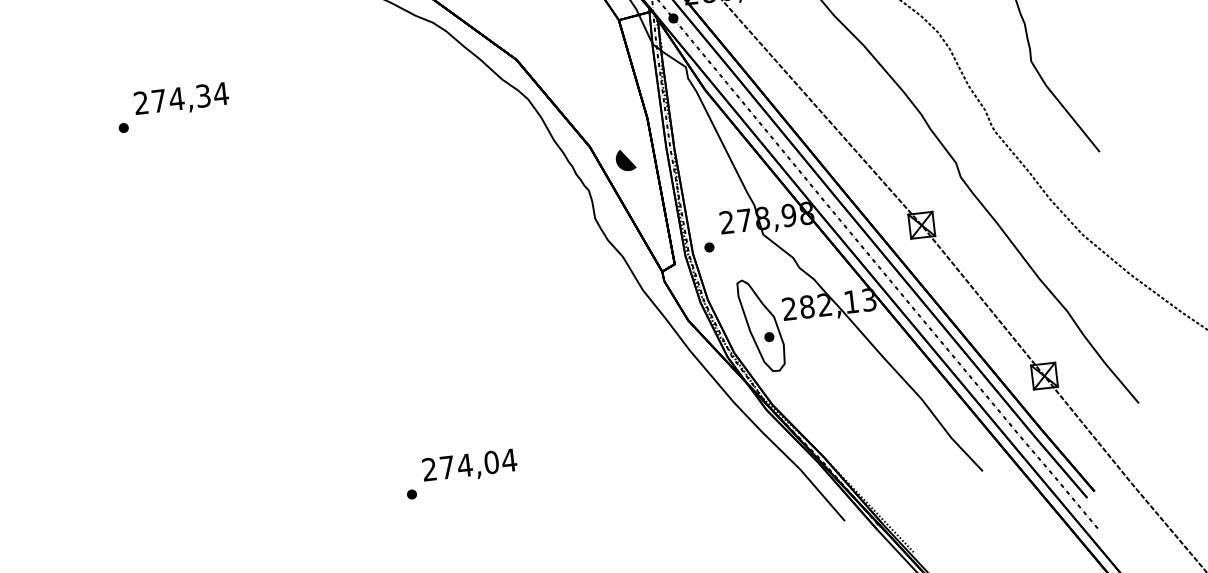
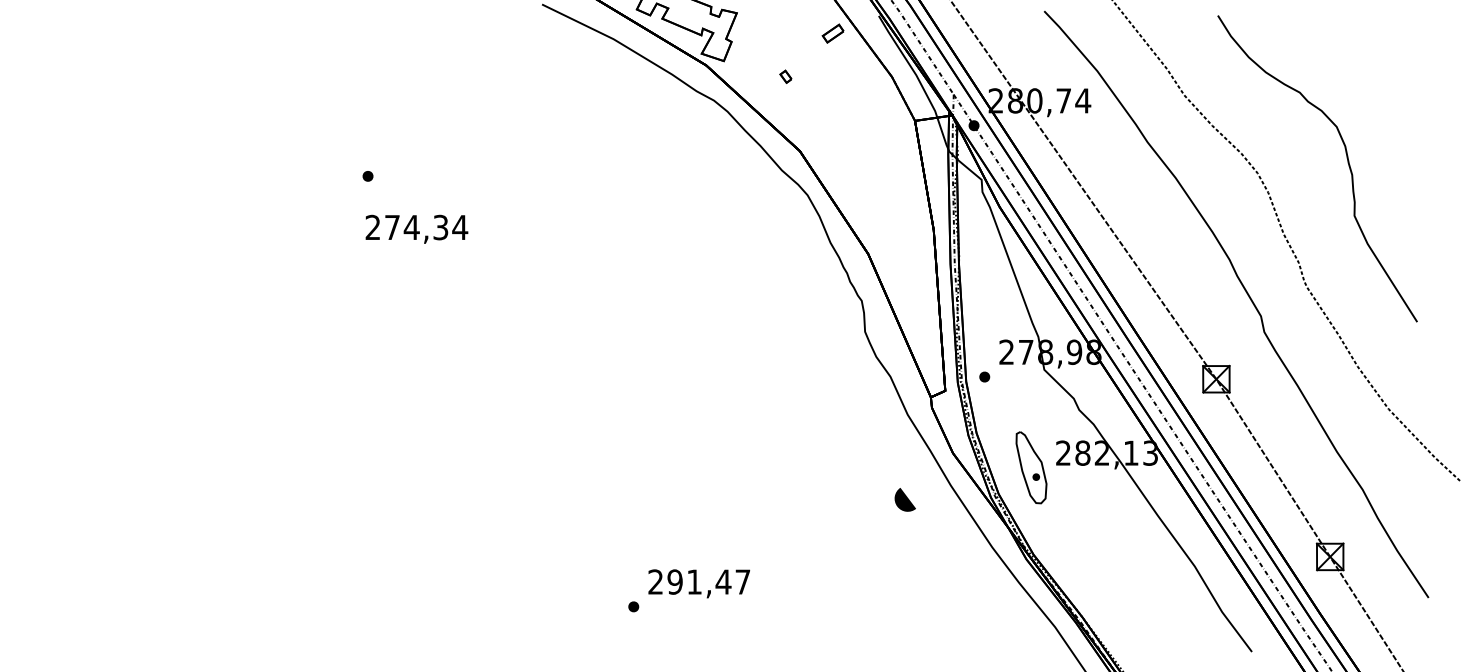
text: (181, 99) -> (416, 228), moved
part: (625, 160) -> (904, 499), moved
part: (761, 325) -> (1031, 467), size x0.7
text: (477, 463) -> (708, 581), 274,04 -> 291,47

